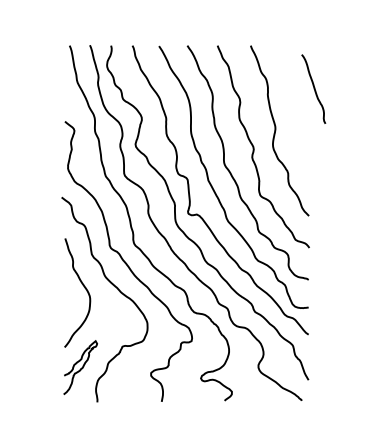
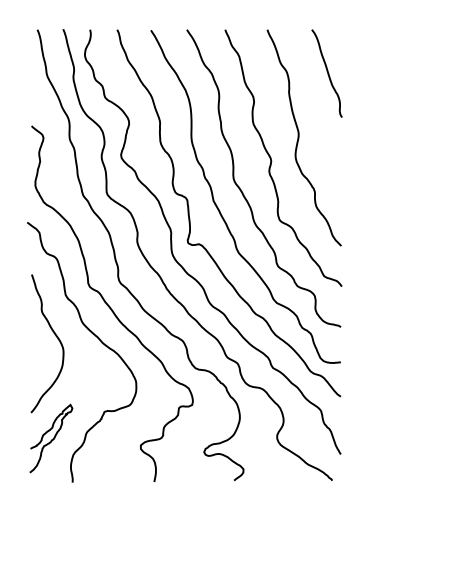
curve: (313, 88) -> (326, 72), moved

